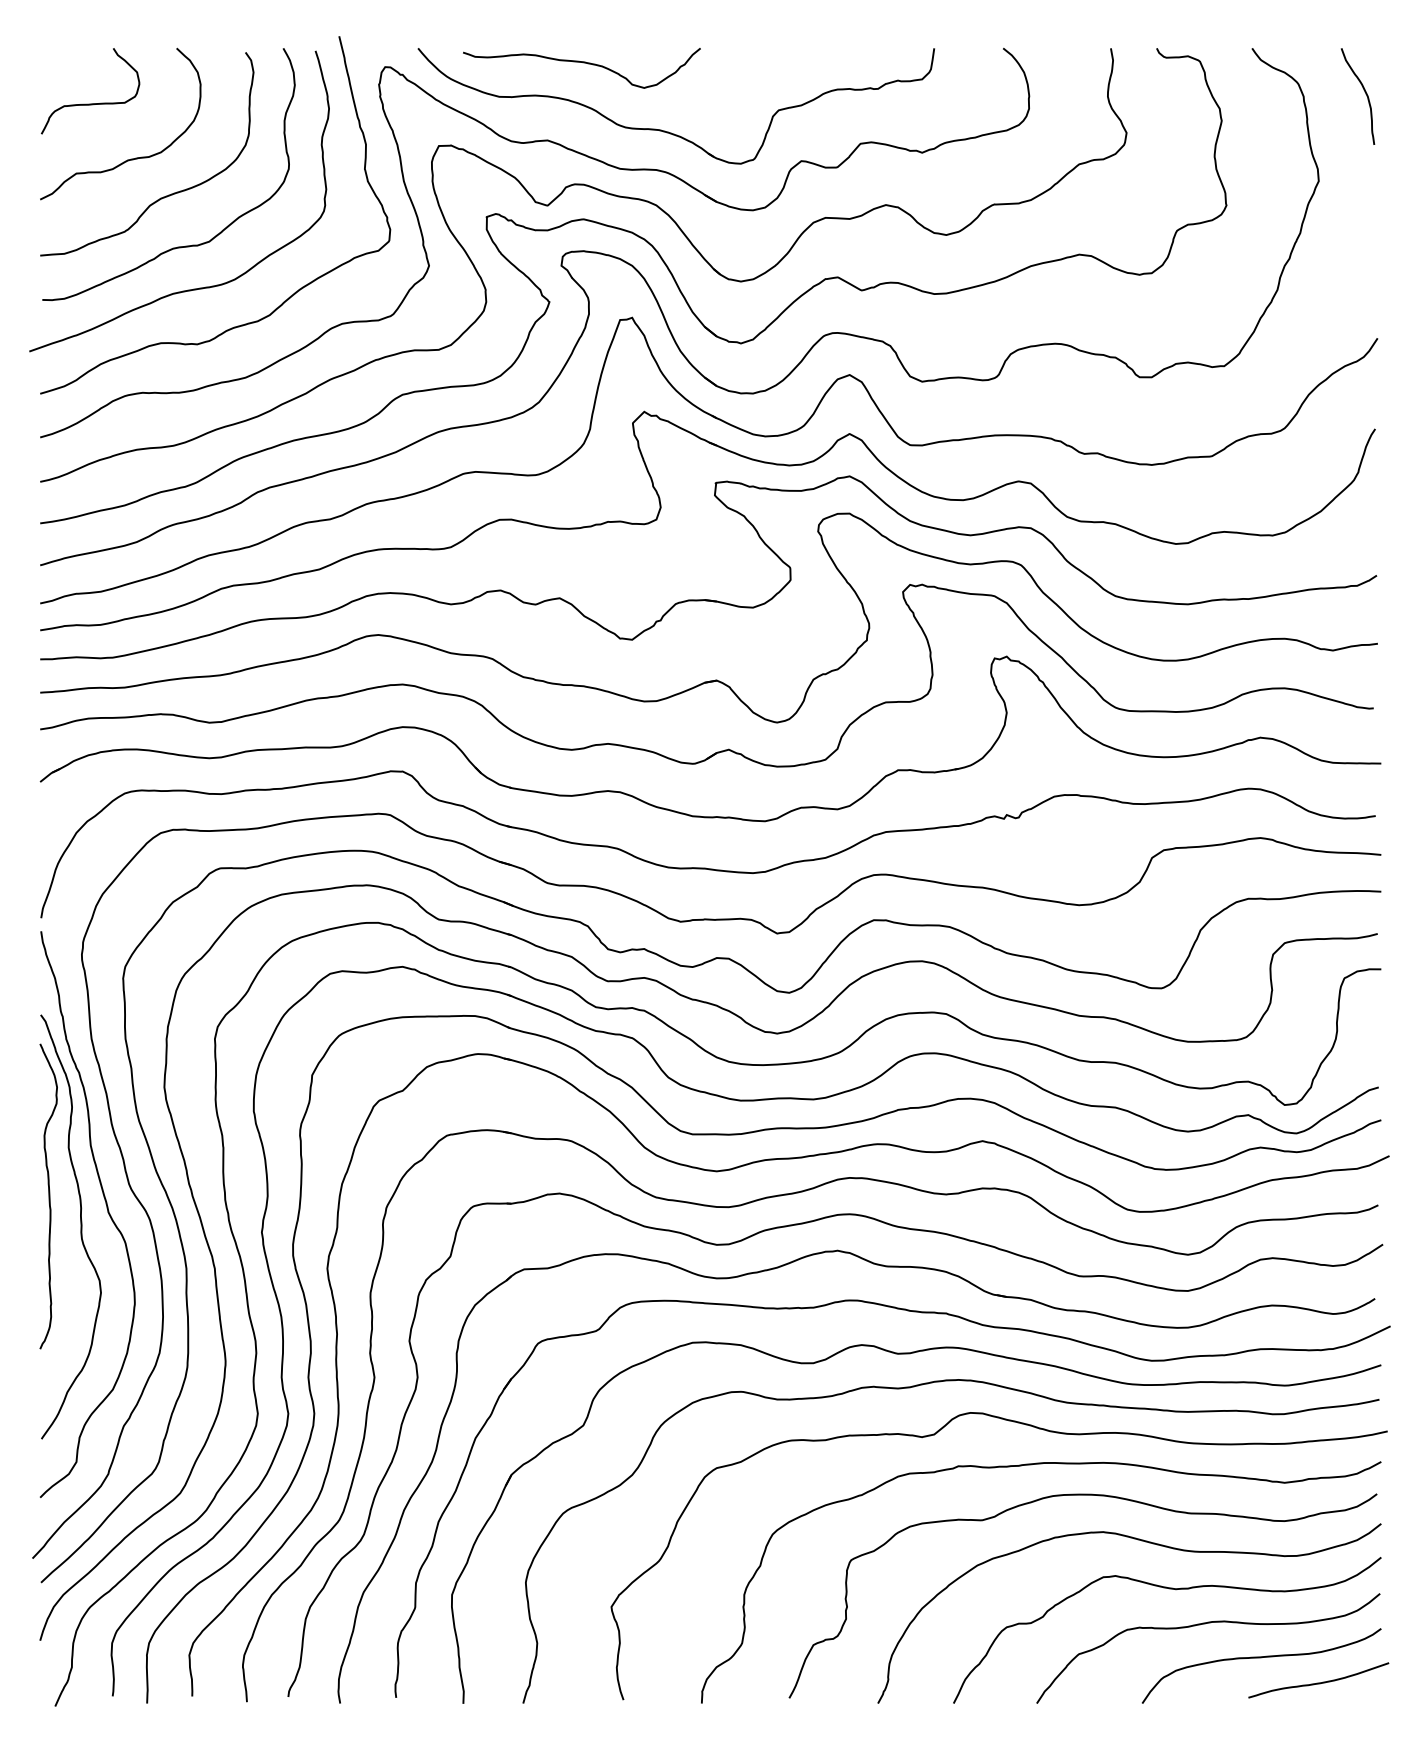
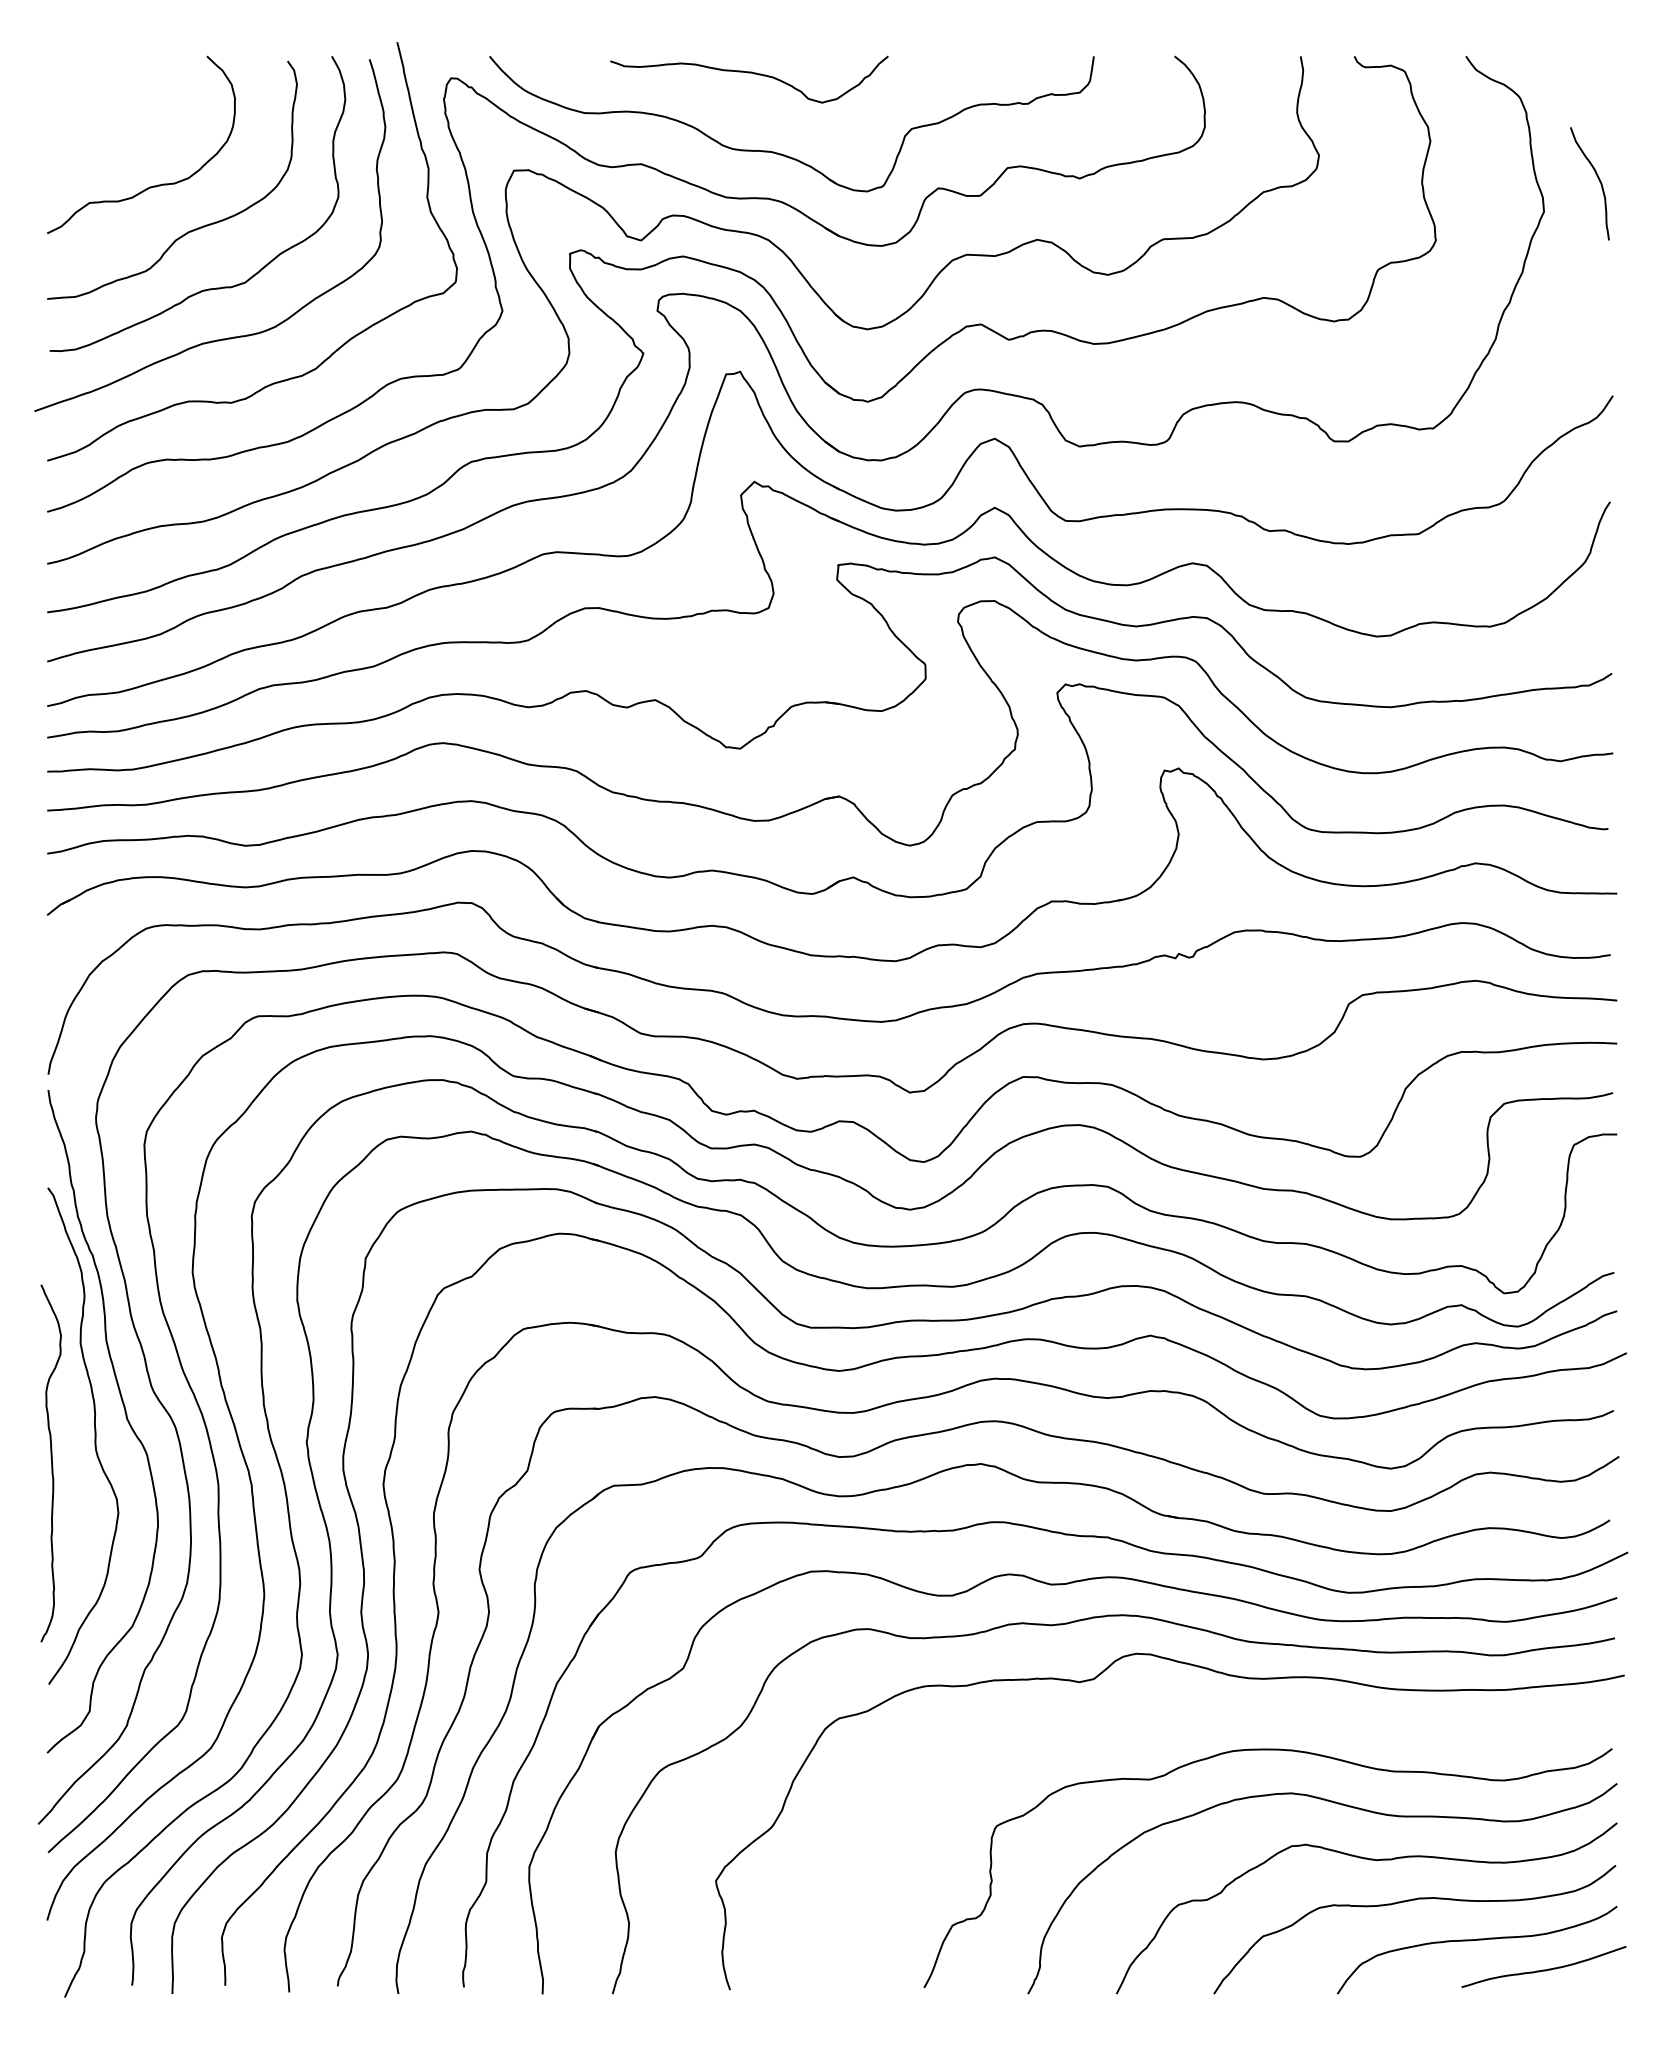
curve: (582, 63) -> (749, 73), moved
curve: (1364, 92) -> (1597, 178), moved
curve: (92, 103) -> (108, 120), removed
curve: (48, 1196) -> (51, 1463), moved
curve: (1028, 1465) -> (1204, 1715), removed

